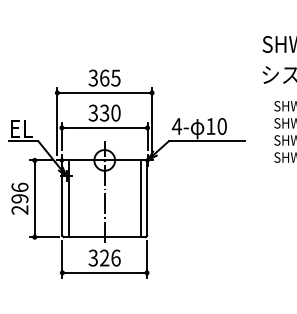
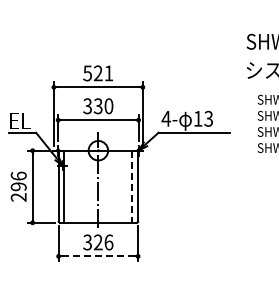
text: (104, 78) -> (98, 73), 365 -> 521
text: (221, 126) -> (208, 118), 10 -> 13
line: (141, 199) -> (132, 187), solid -> dashed
line: (104, 273) -> (98, 256), solid -> dashed

